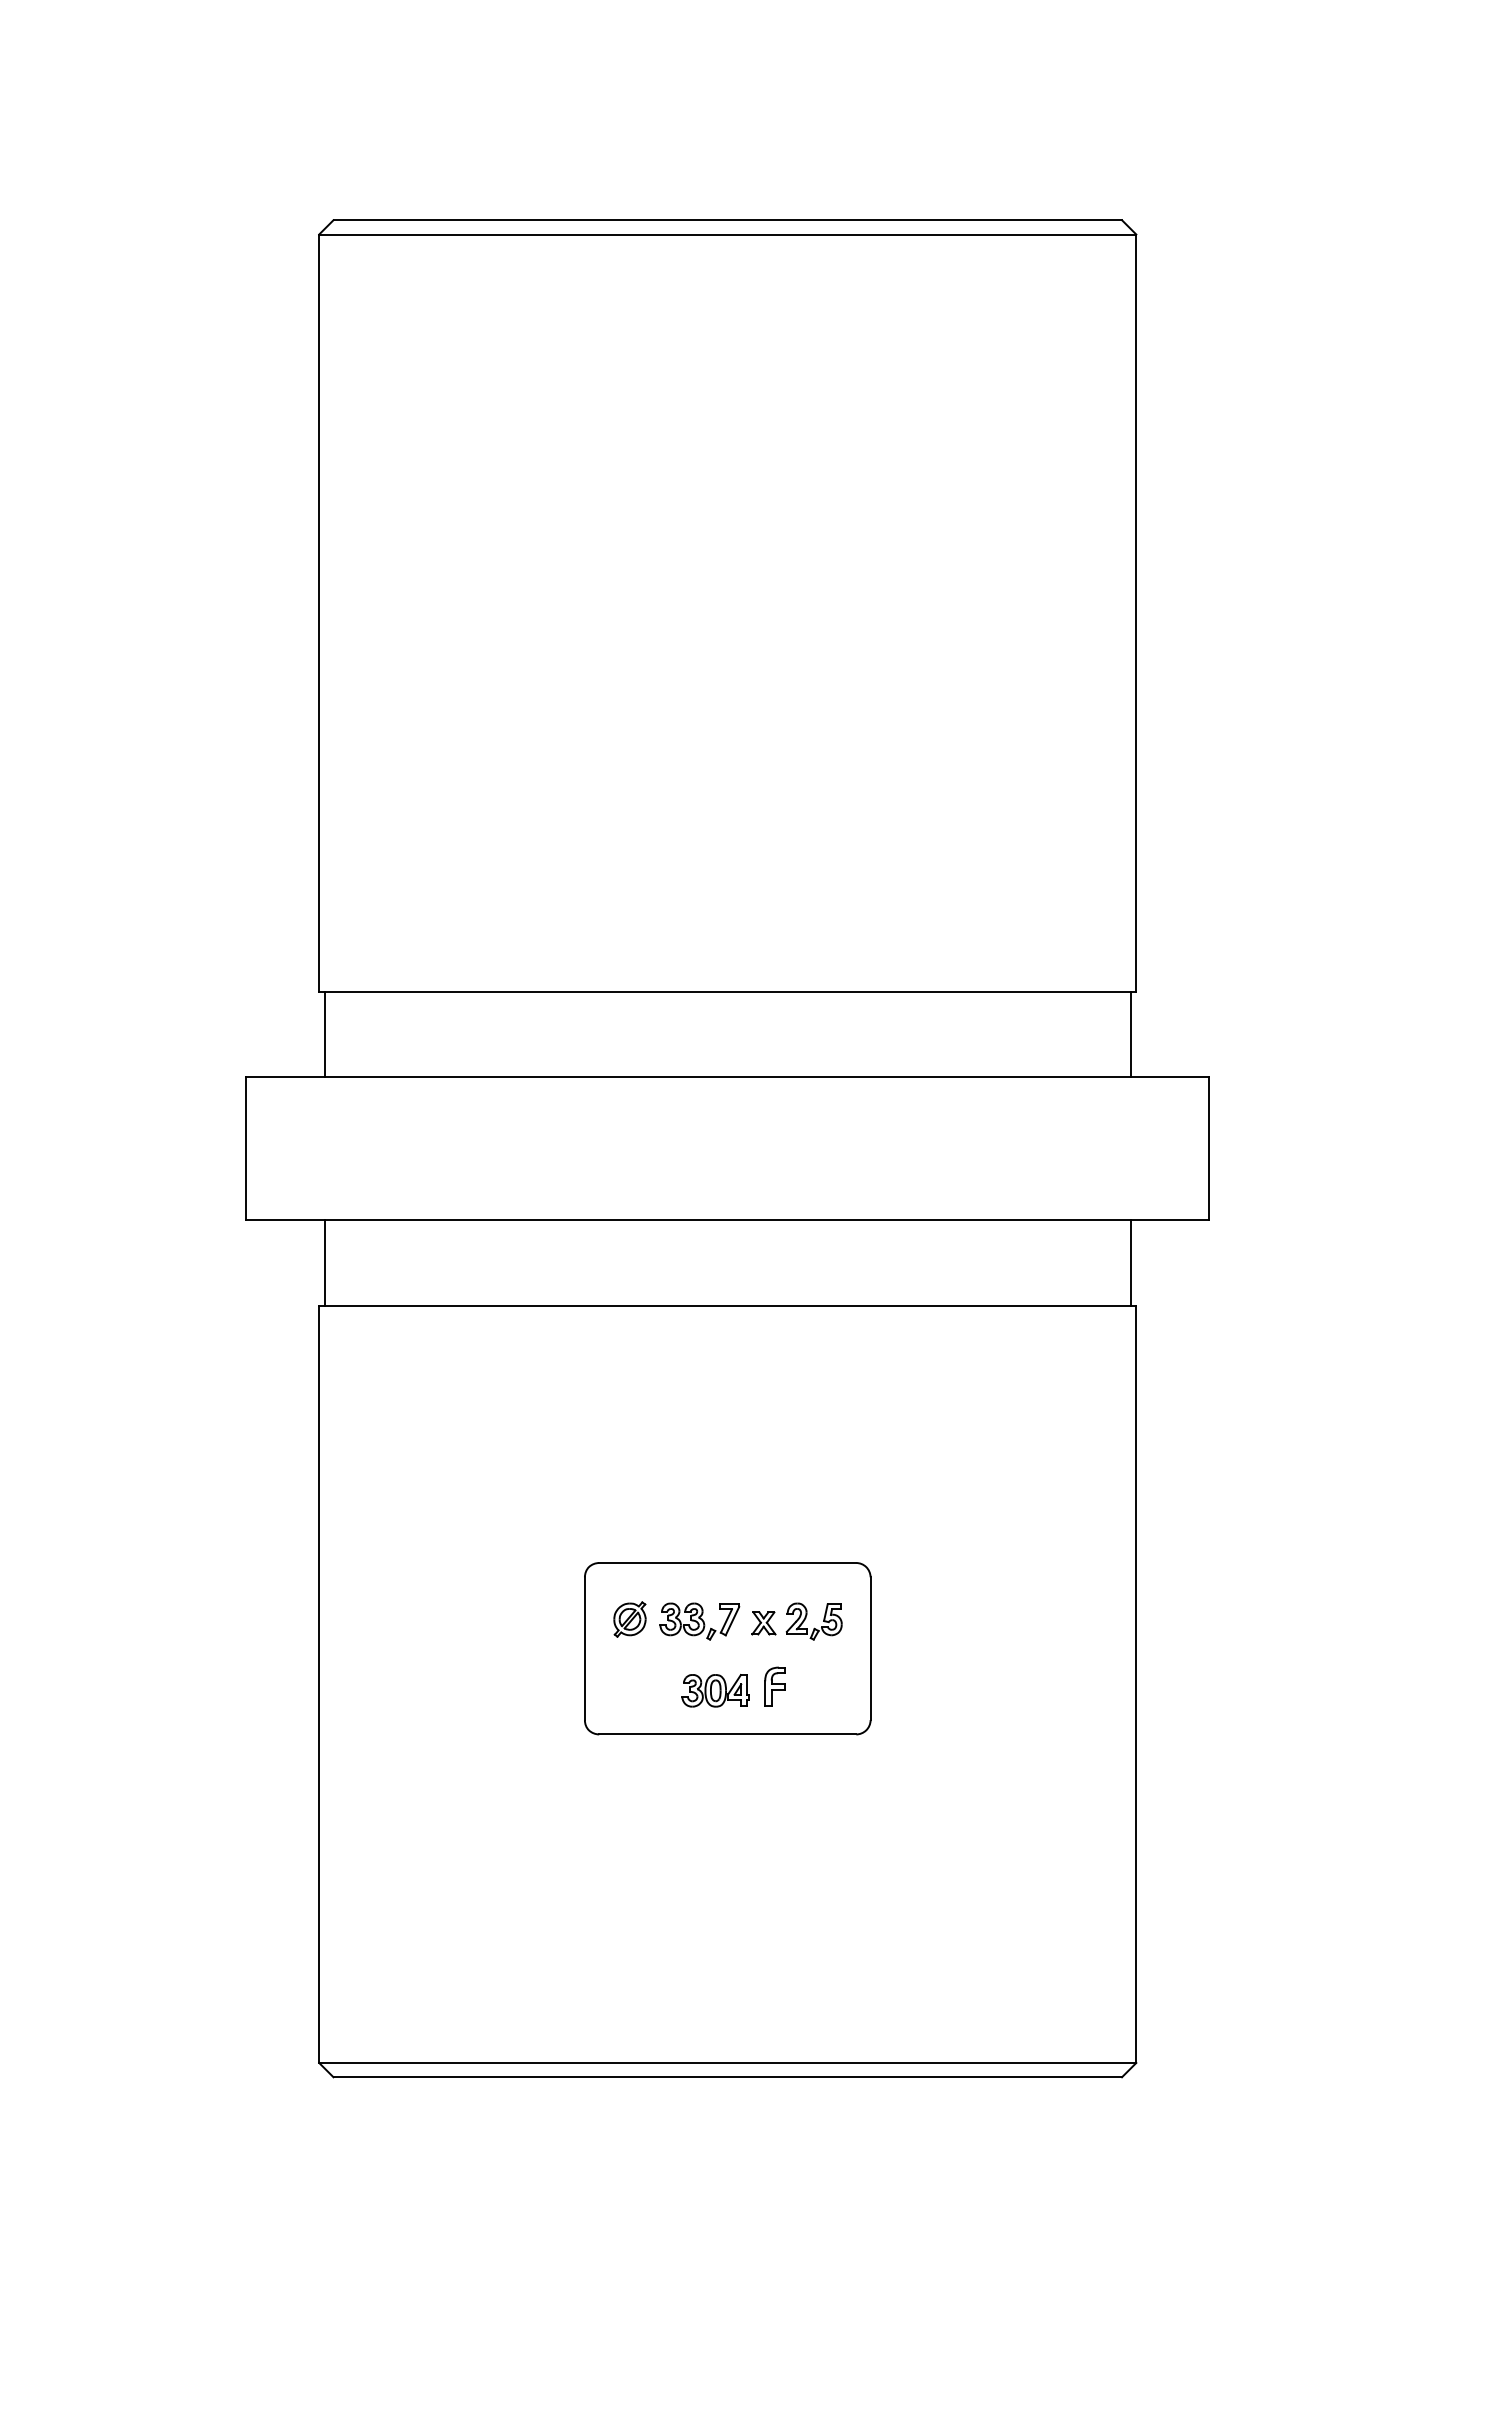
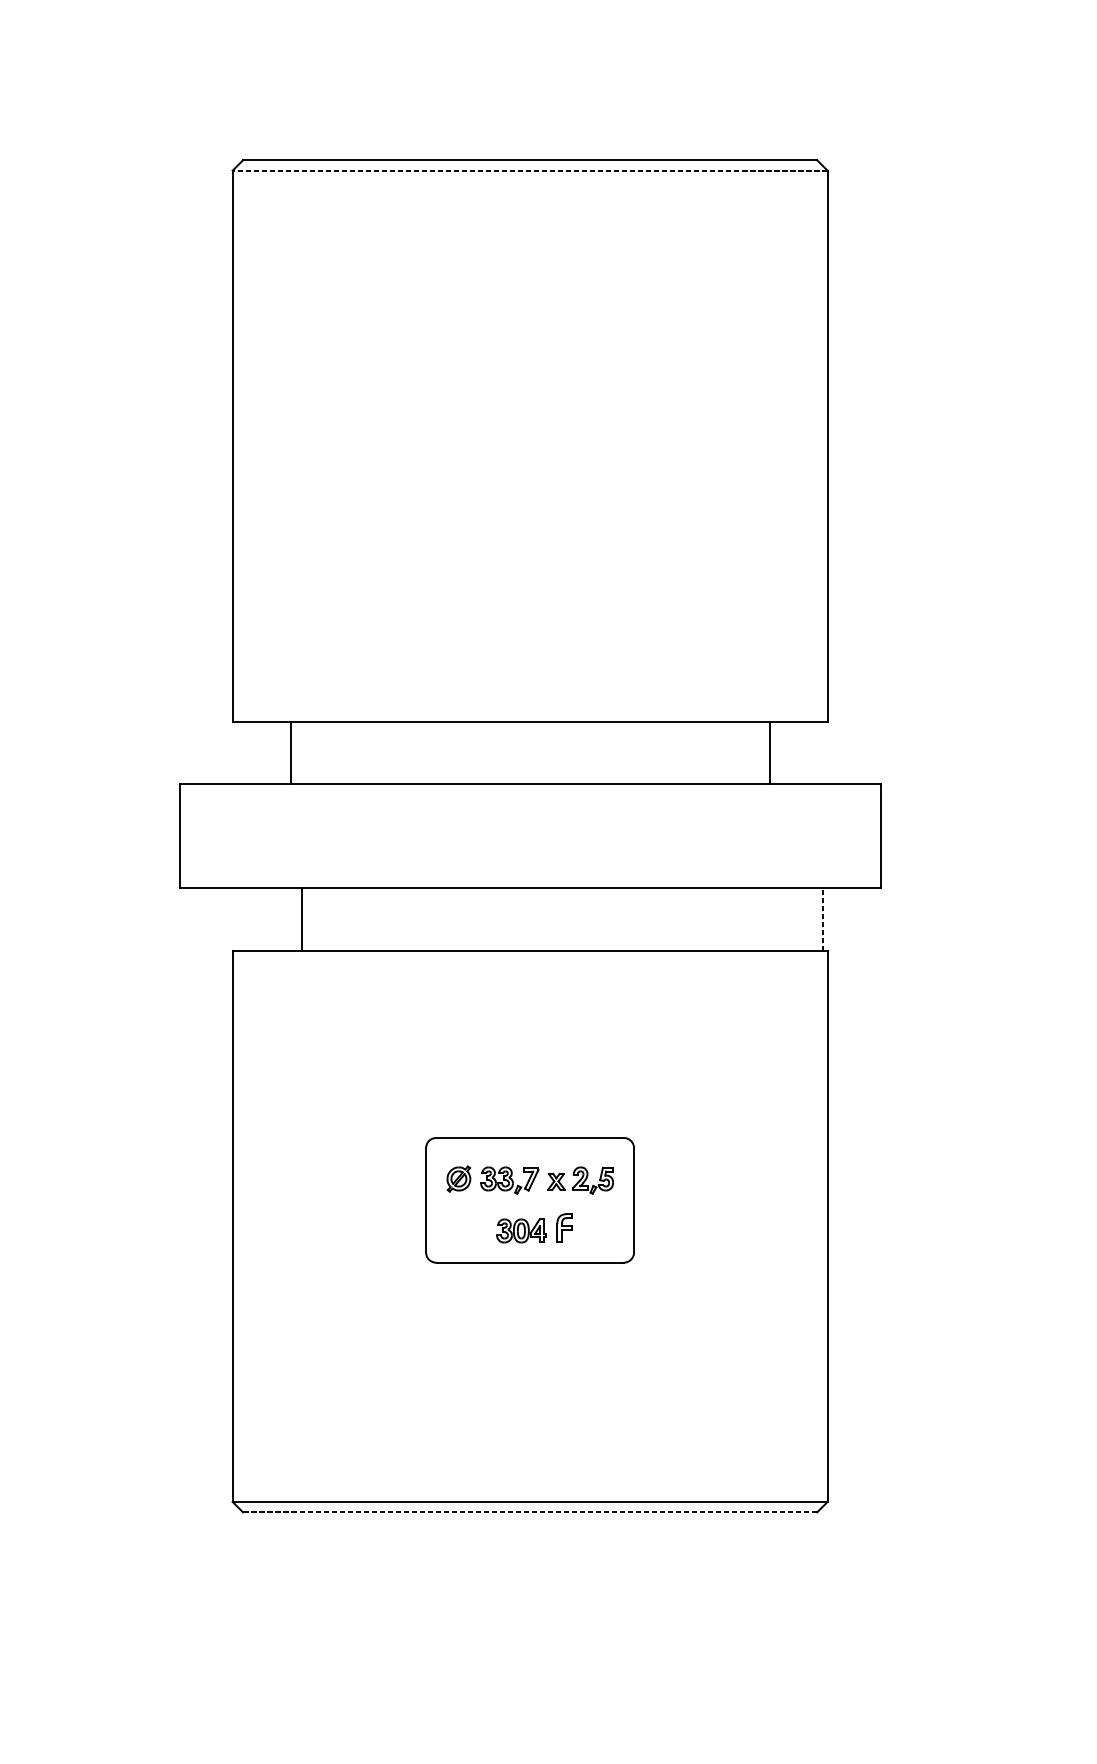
line: (727, 234) -> (529, 170), solid -> dashed
line: (324, 1034) -> (291, 753), moved
line: (1130, 1034) -> (769, 753), moved
line: (324, 1262) -> (302, 919), moved
line: (1130, 1263) -> (823, 919), solid -> dashed
line: (727, 2077) -> (529, 1512), solid -> dashed

